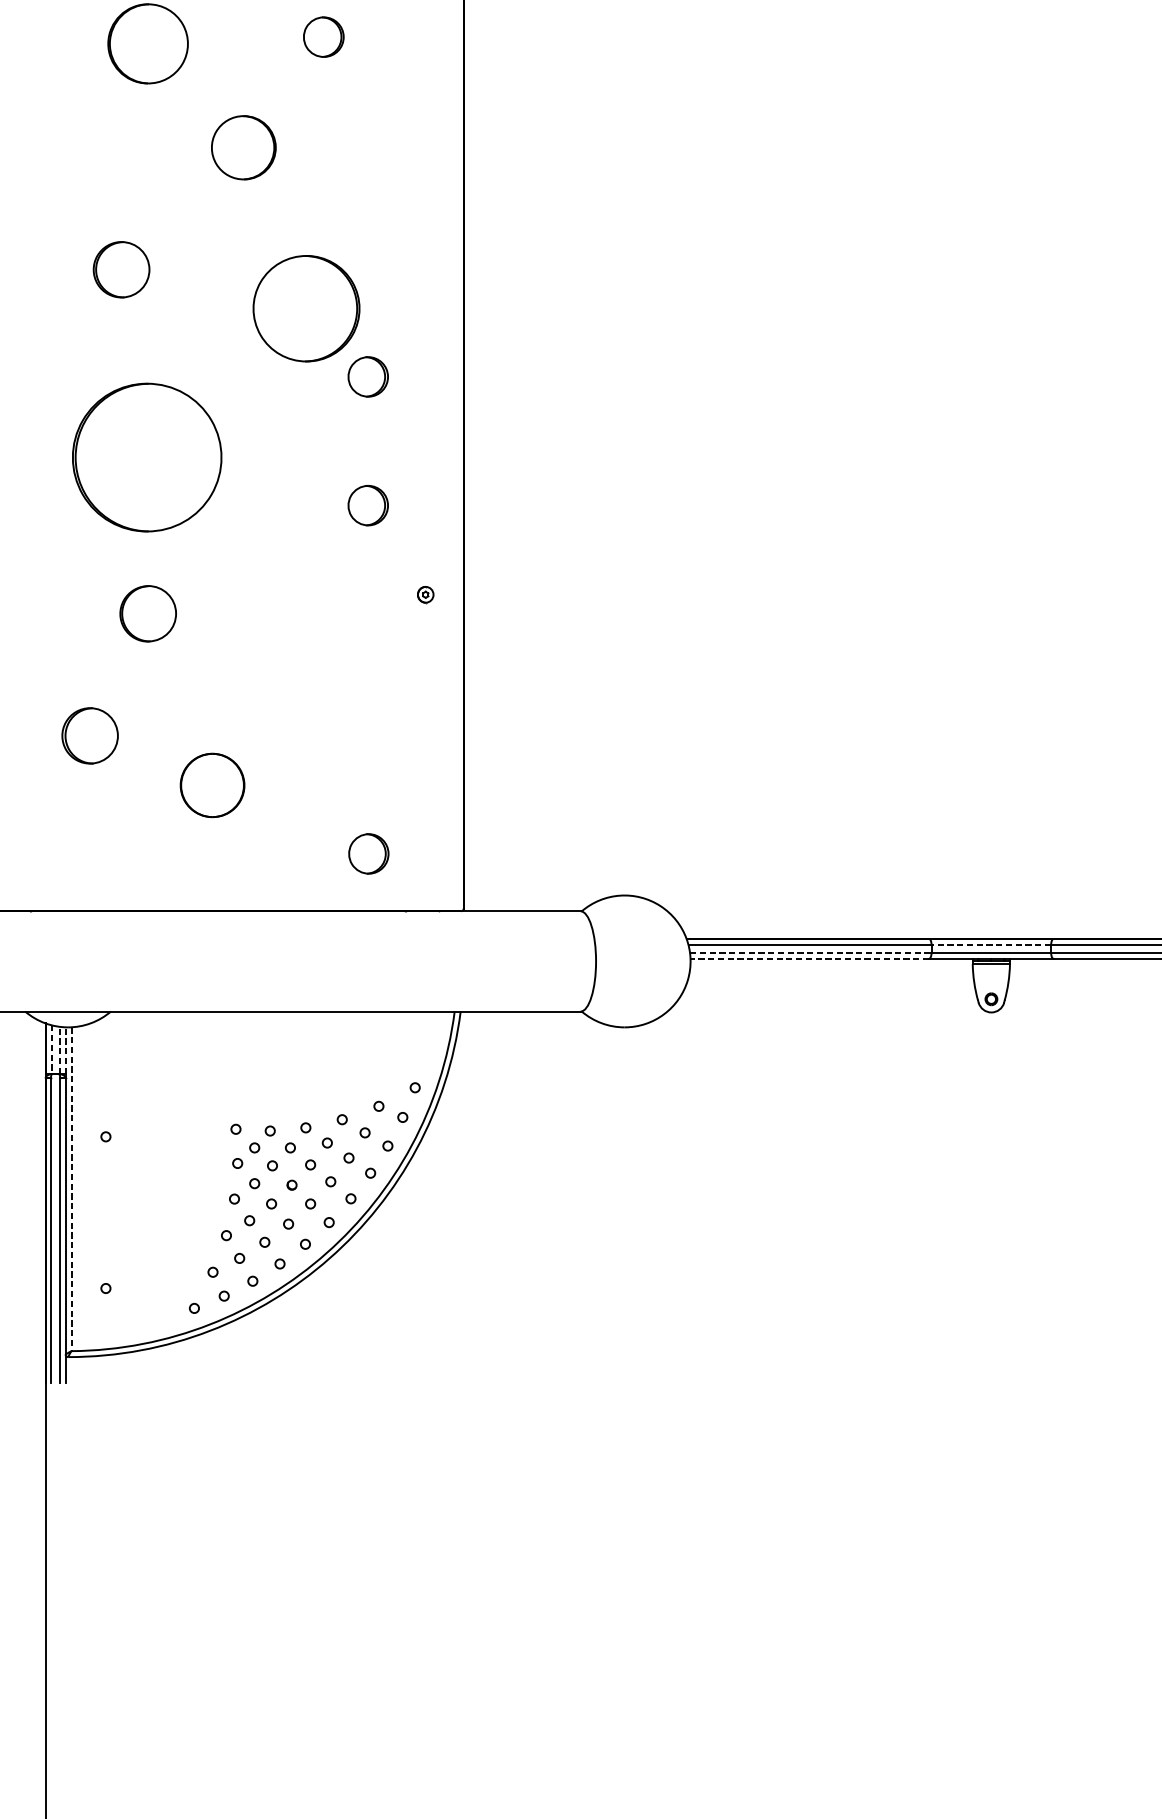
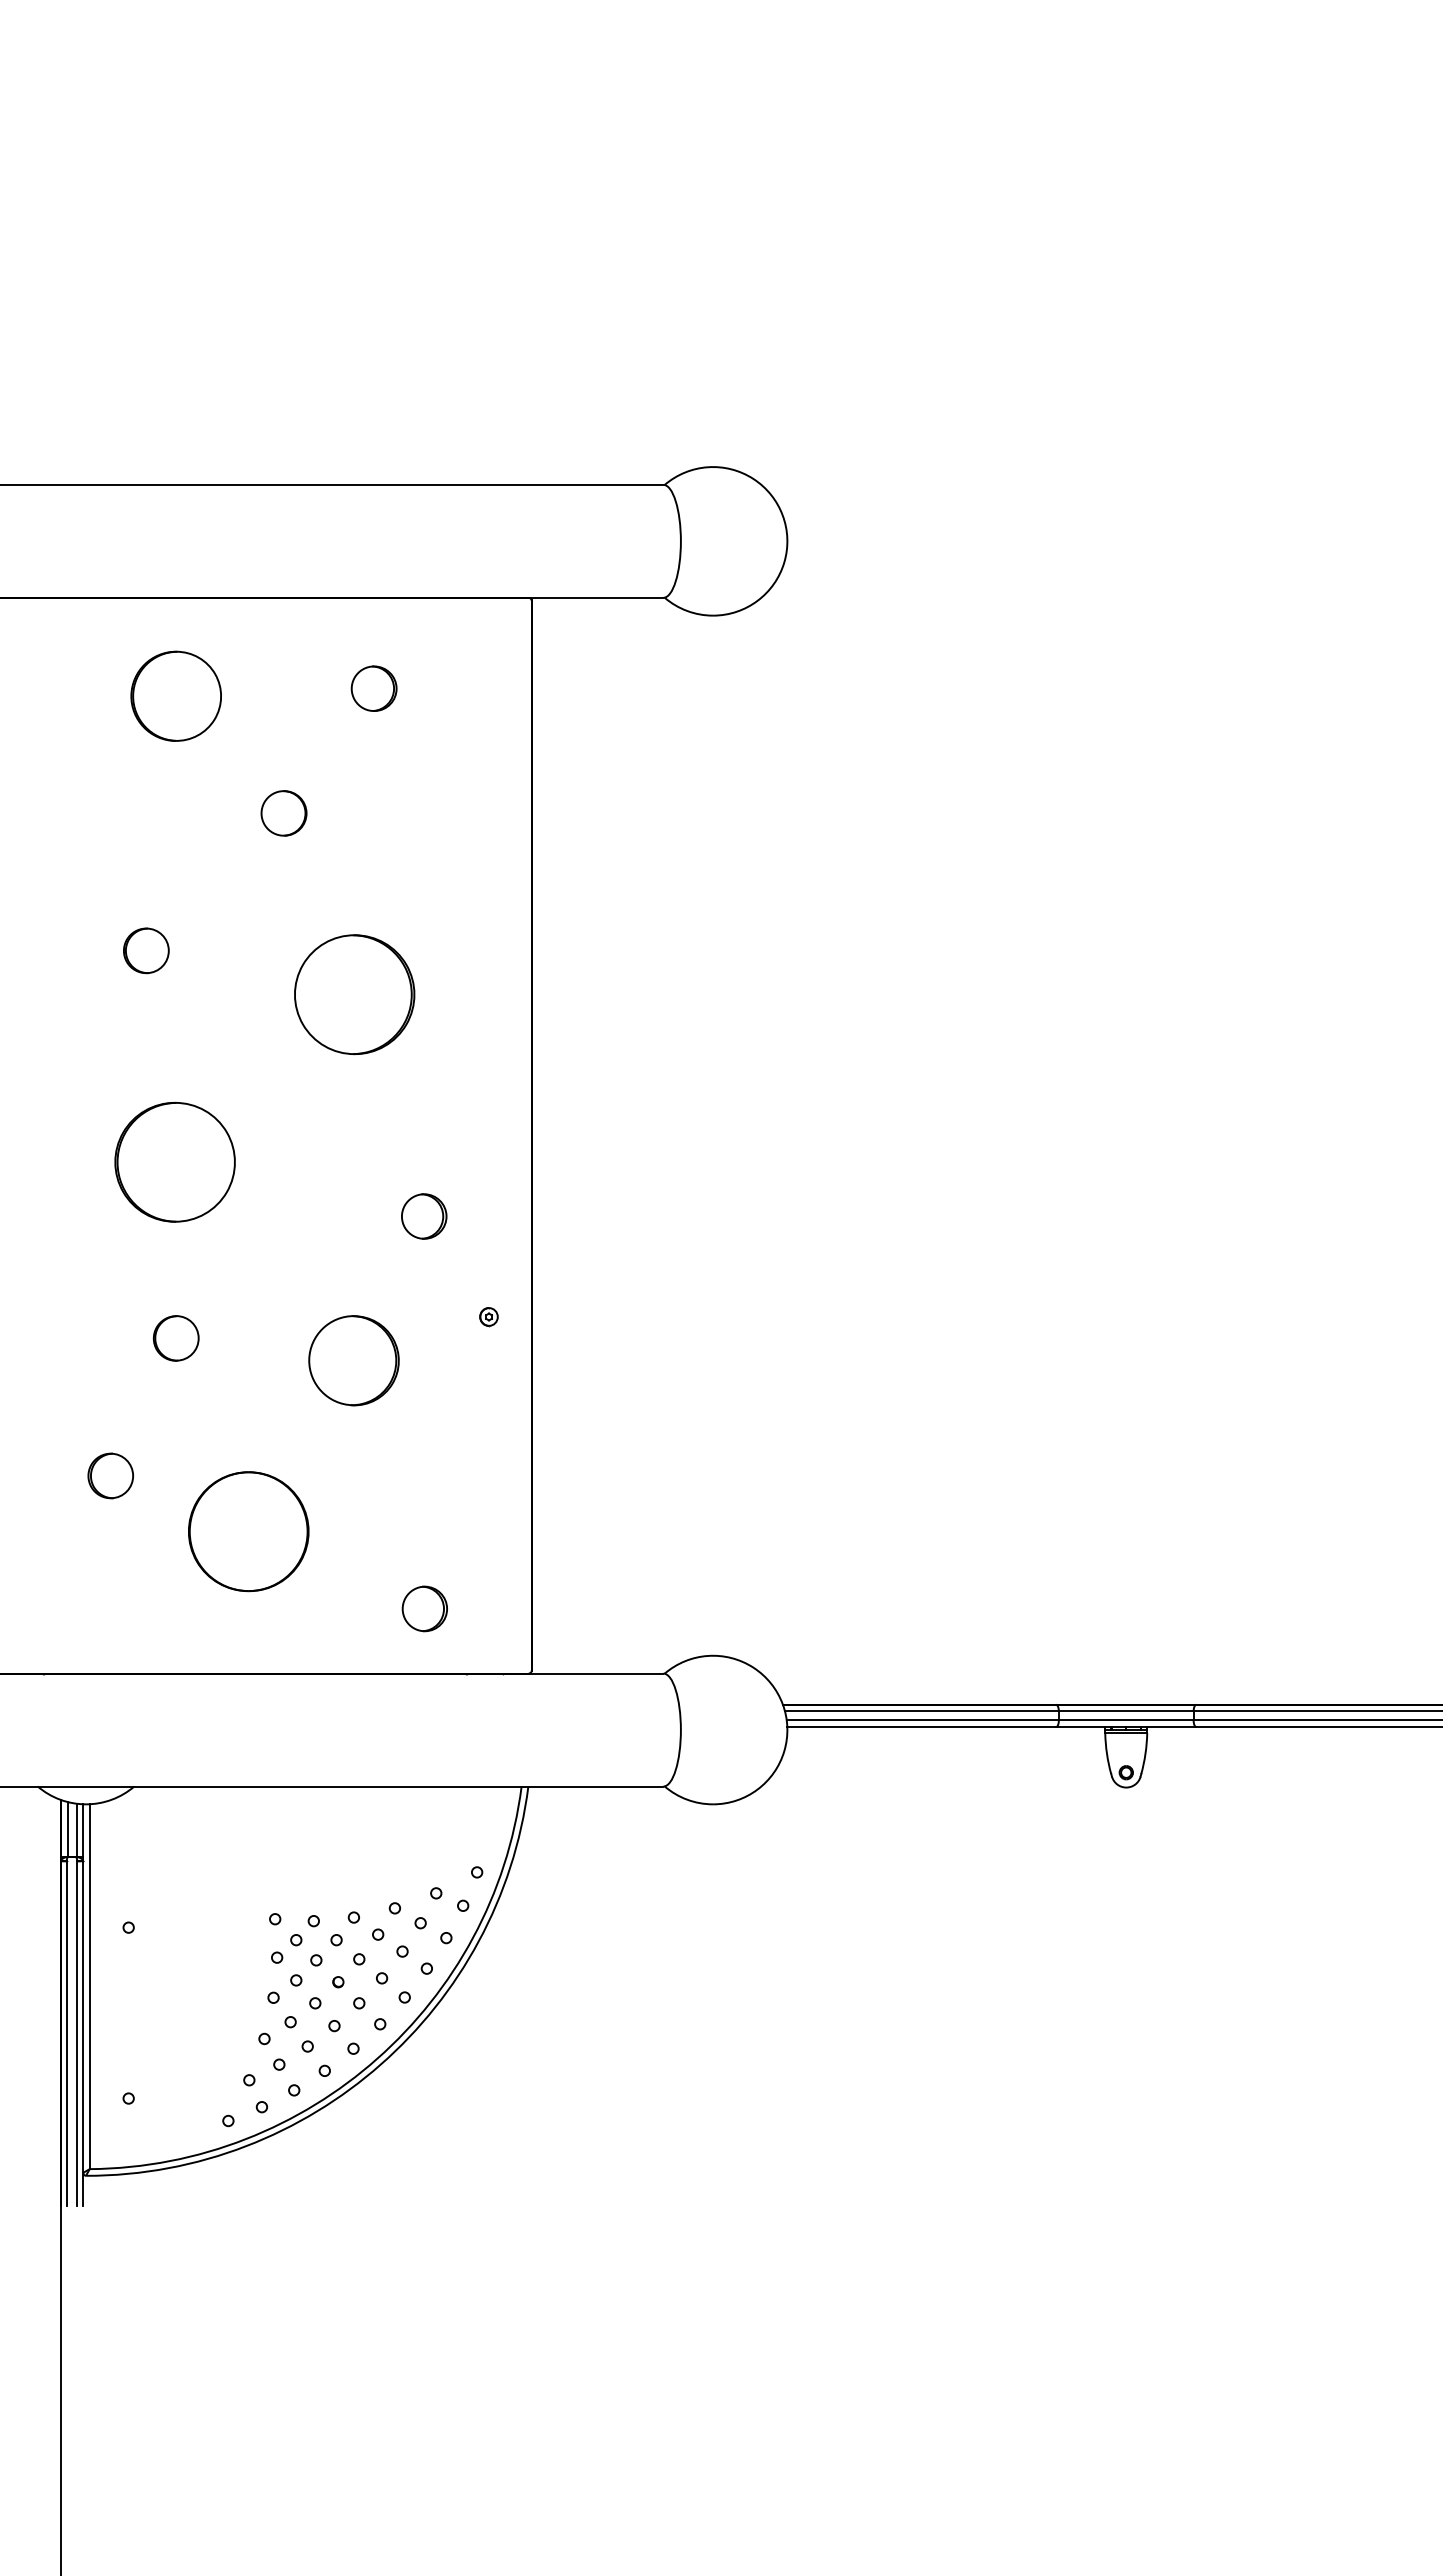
part: (243, 147) -> (283, 813), size x0.62
part: (121, 269) -> (146, 950), size x0.71
part: (368, 376) -> (424, 1071), removed
part: (146, 456) -> (174, 1161), size x0.71
part: (147, 613) -> (175, 1338), size x0.71
part: (305, 633) -> (353, 1360), added
part: (89, 735) -> (110, 1475), size x0.71
part: (212, 785) -> (248, 1531), size x1.67
line: (990, 944) -> (1125, 1711), dashed -> solid
line: (811, 952) -> (923, 1720), dashed -> solid
line: (809, 959) -> (921, 1727), dashed -> solid
line: (51, 1049) -> (67, 1829), dashed -> solid
line: (59, 1049) -> (76, 1829), dashed -> solid
line: (65, 1050) -> (83, 1830), dashed -> solid
line: (71, 1189) -> (89, 1987), dashed -> solid

